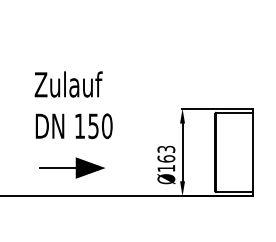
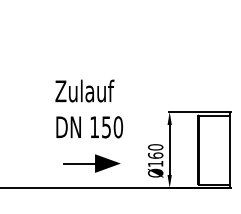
text: (72, 104) -> (88, 108), moved
text: (166, 149) -> (155, 147), Ø163 -> Ø160
part: (71, 167) -> (91, 163), moved

